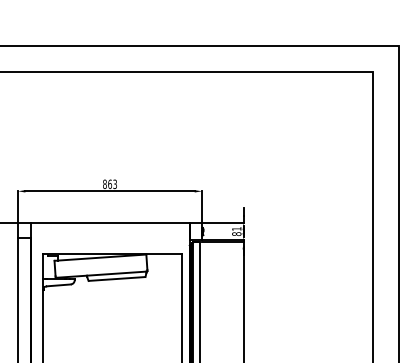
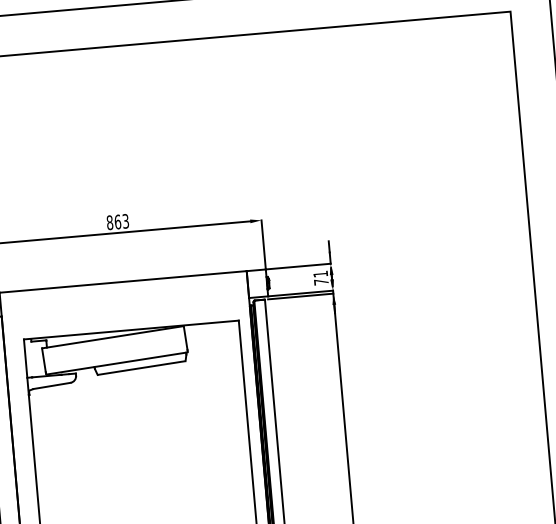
text: (236, 234) -> (321, 282), 81 -> 71

